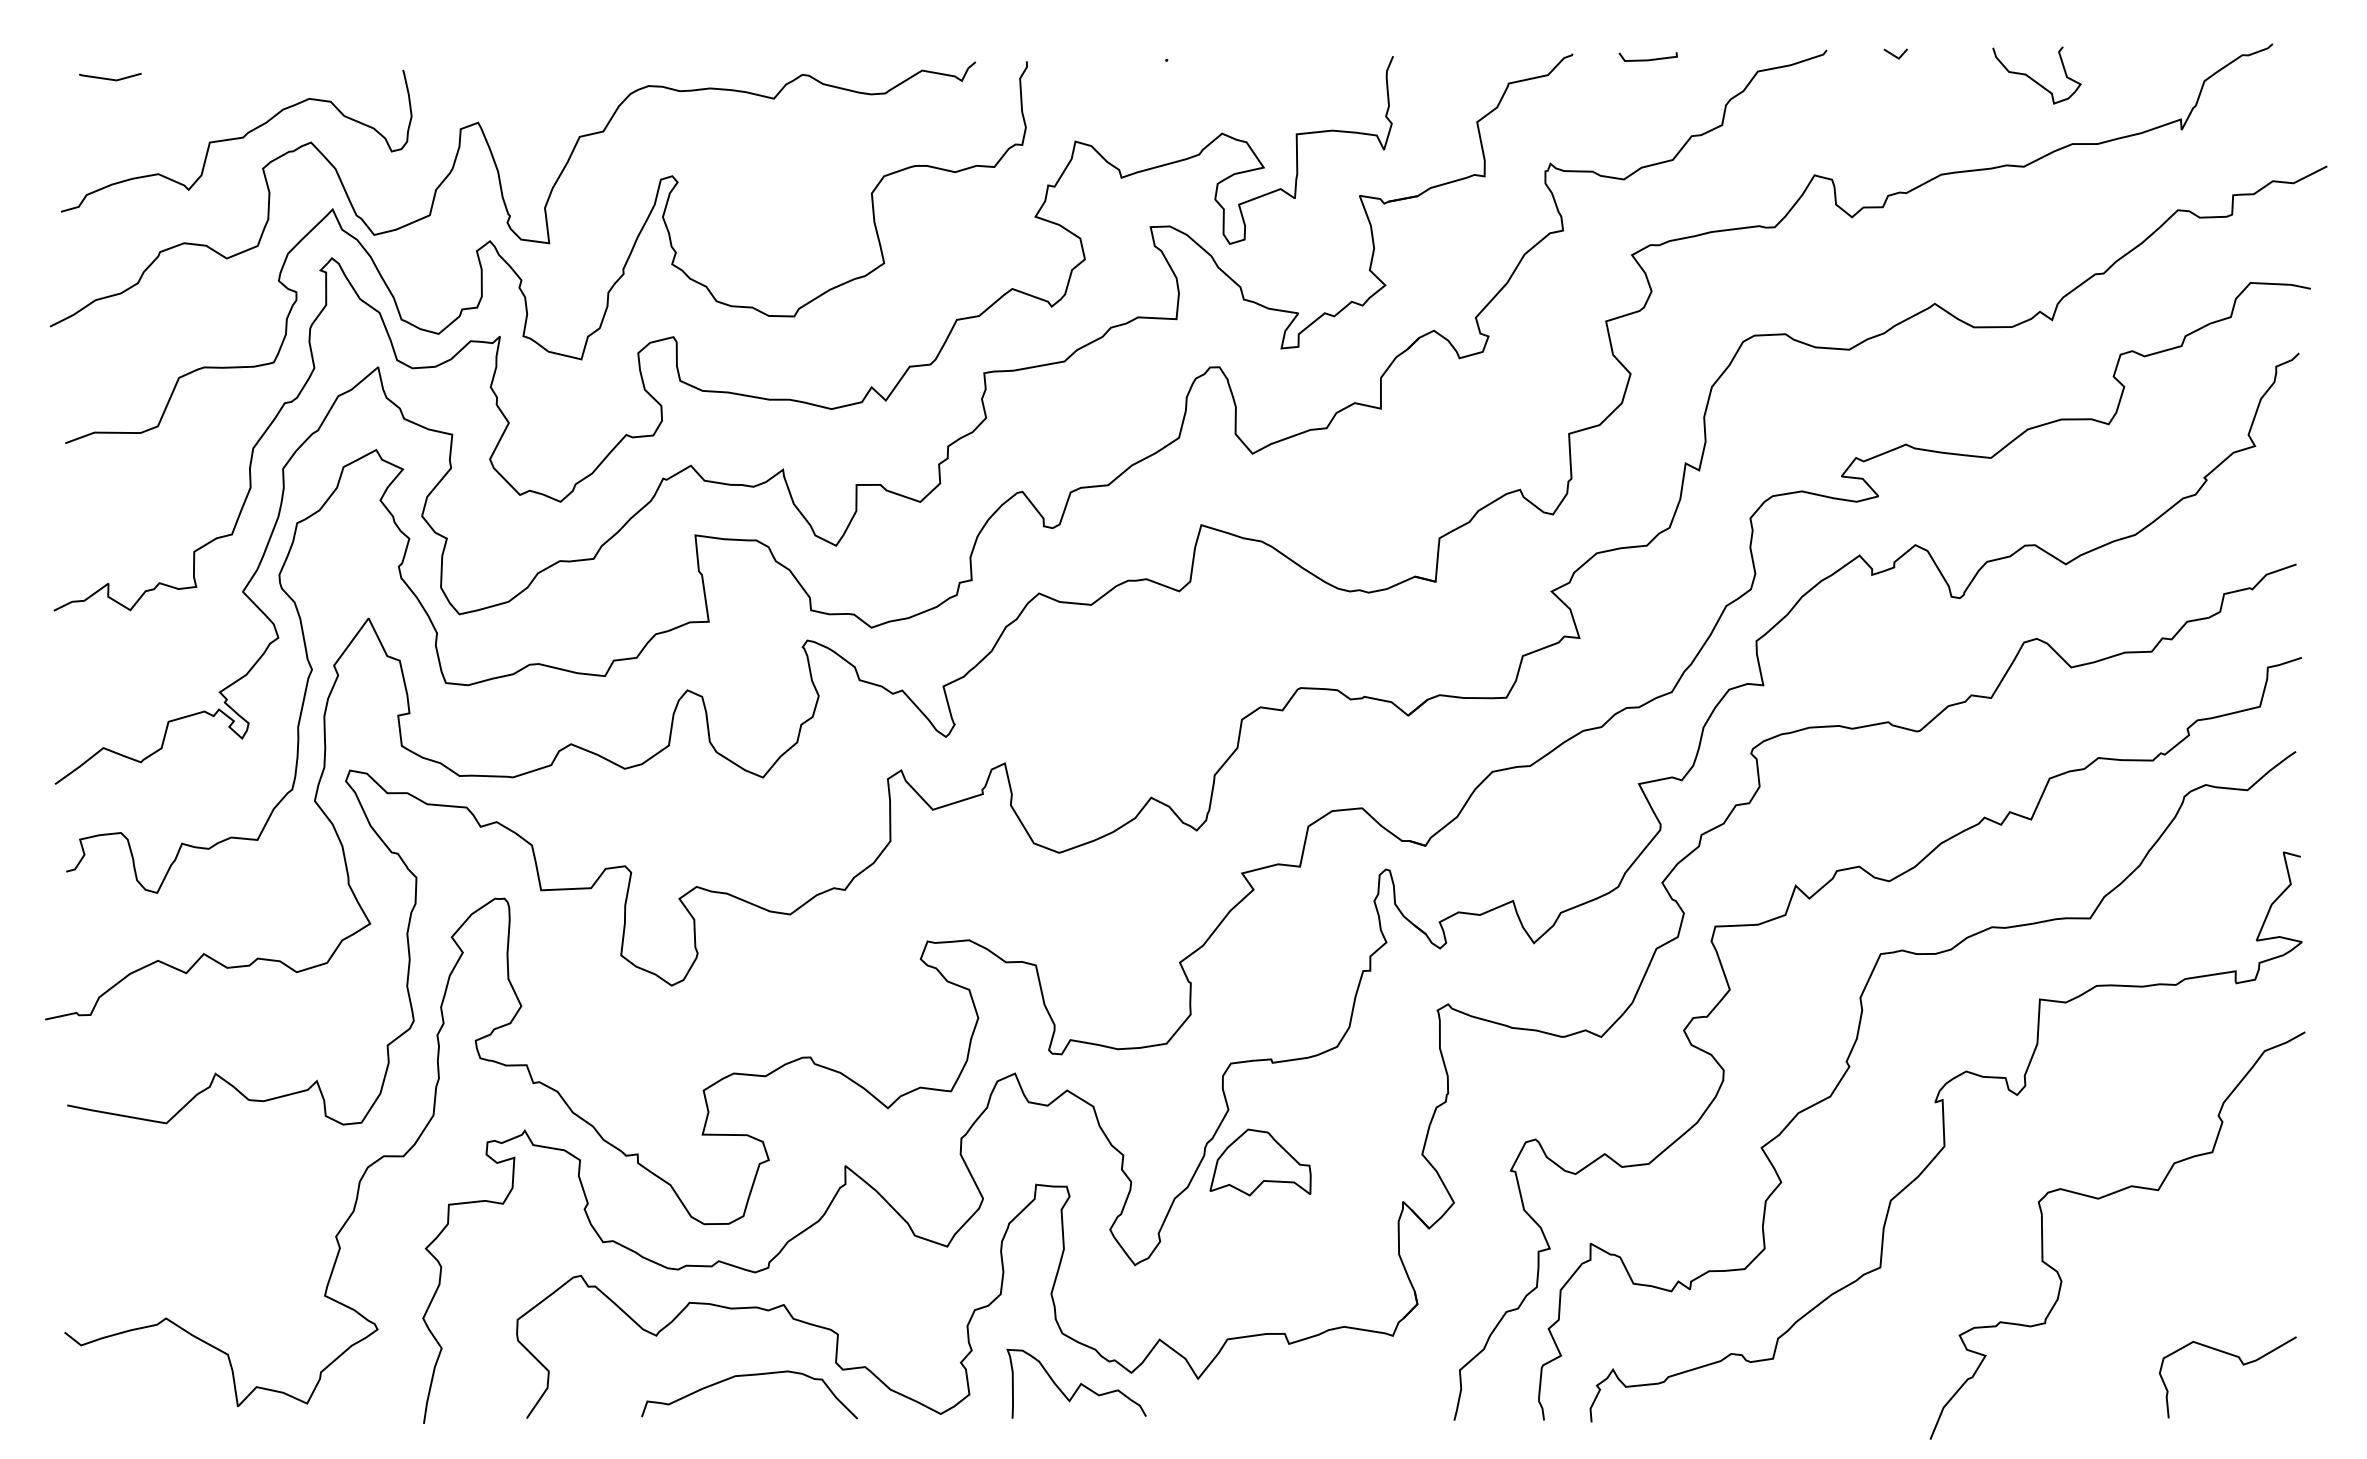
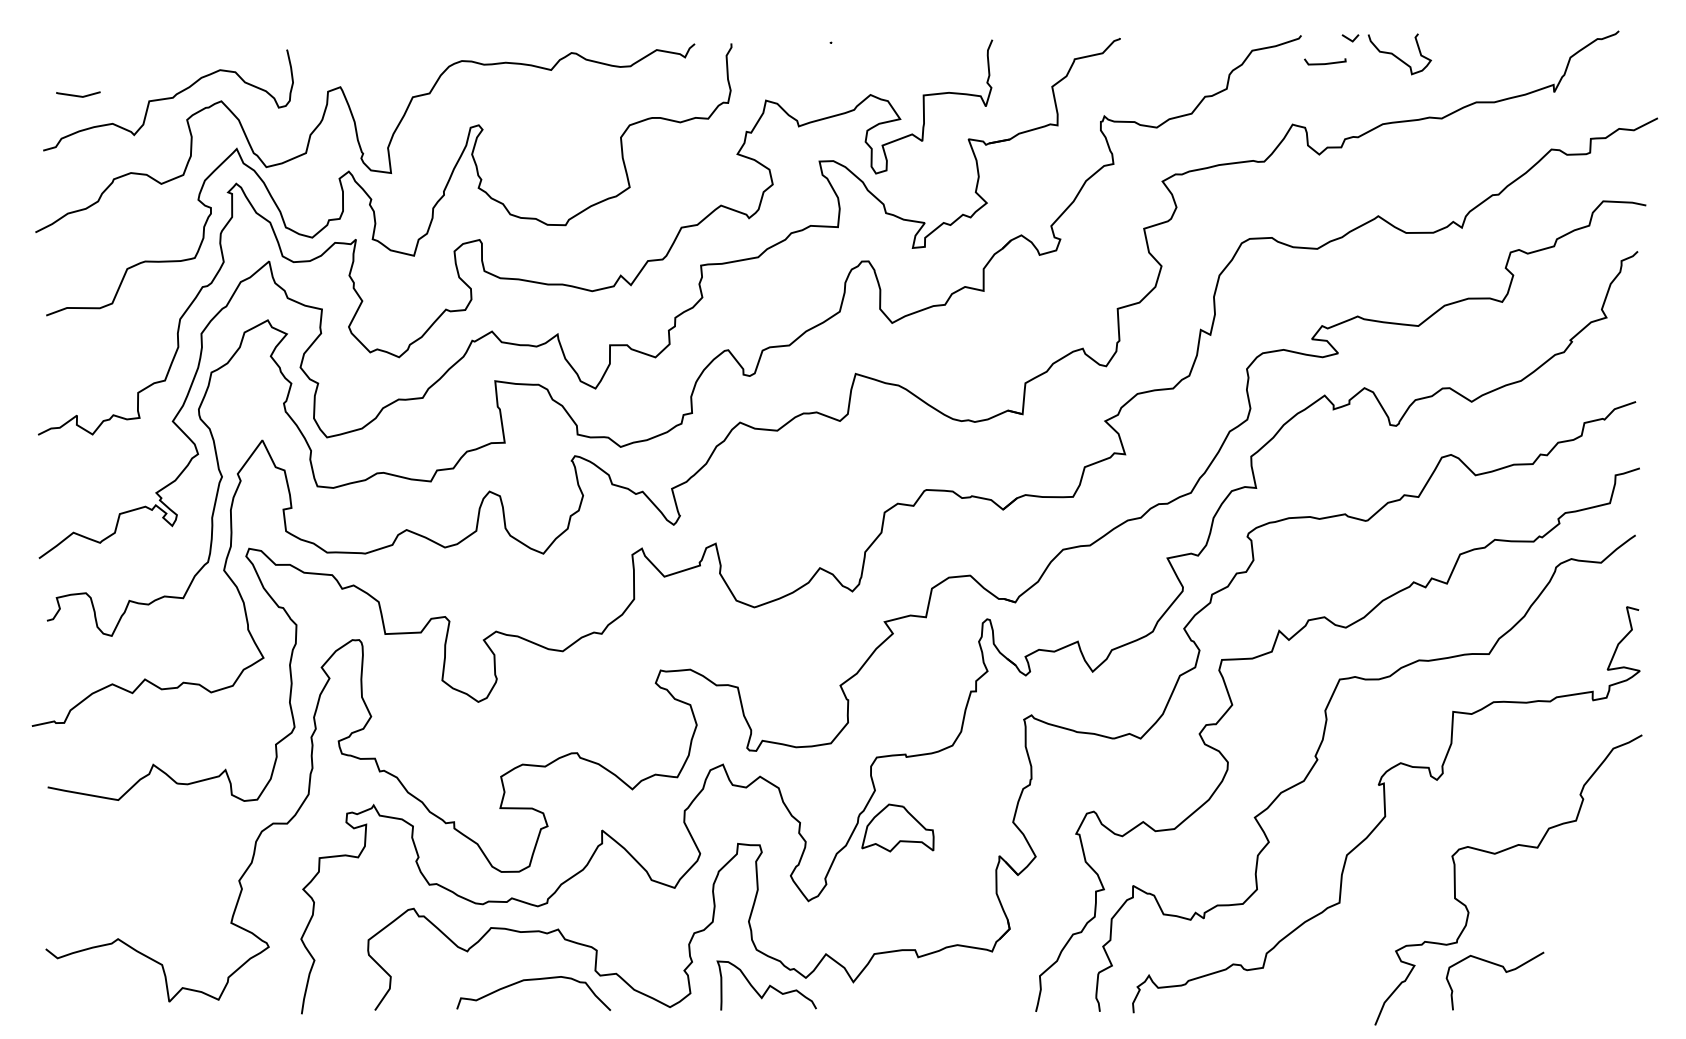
line: (1647, 59) -> (1324, 63), moved
line: (110, 78) -> (78, 95), moved
curve: (2034, 79) -> (1398, 57), moved
curve: (2241, 1363) -> (1504, 971), moved

